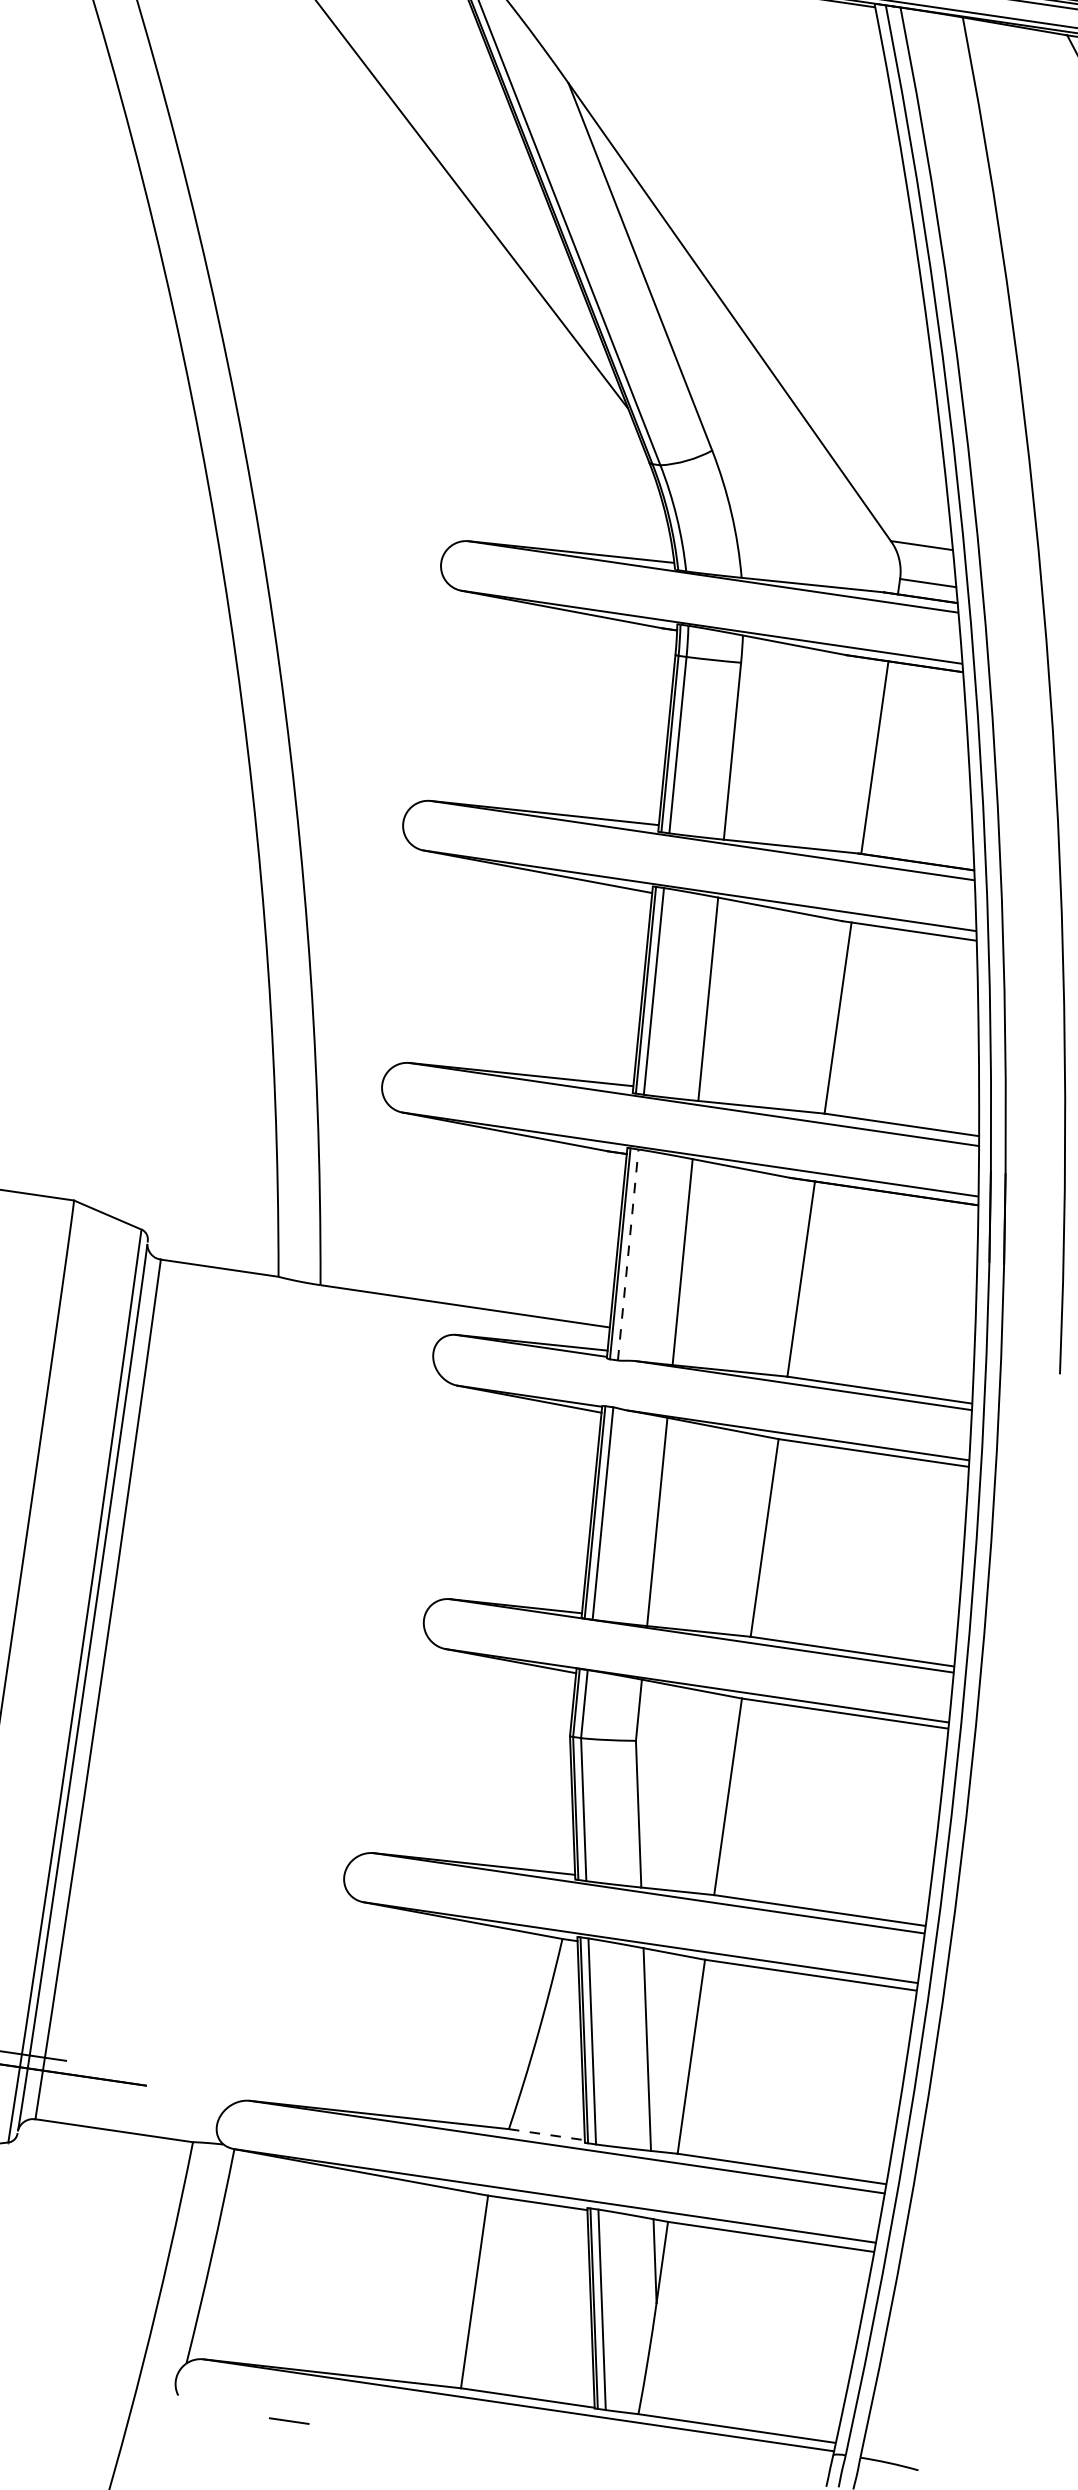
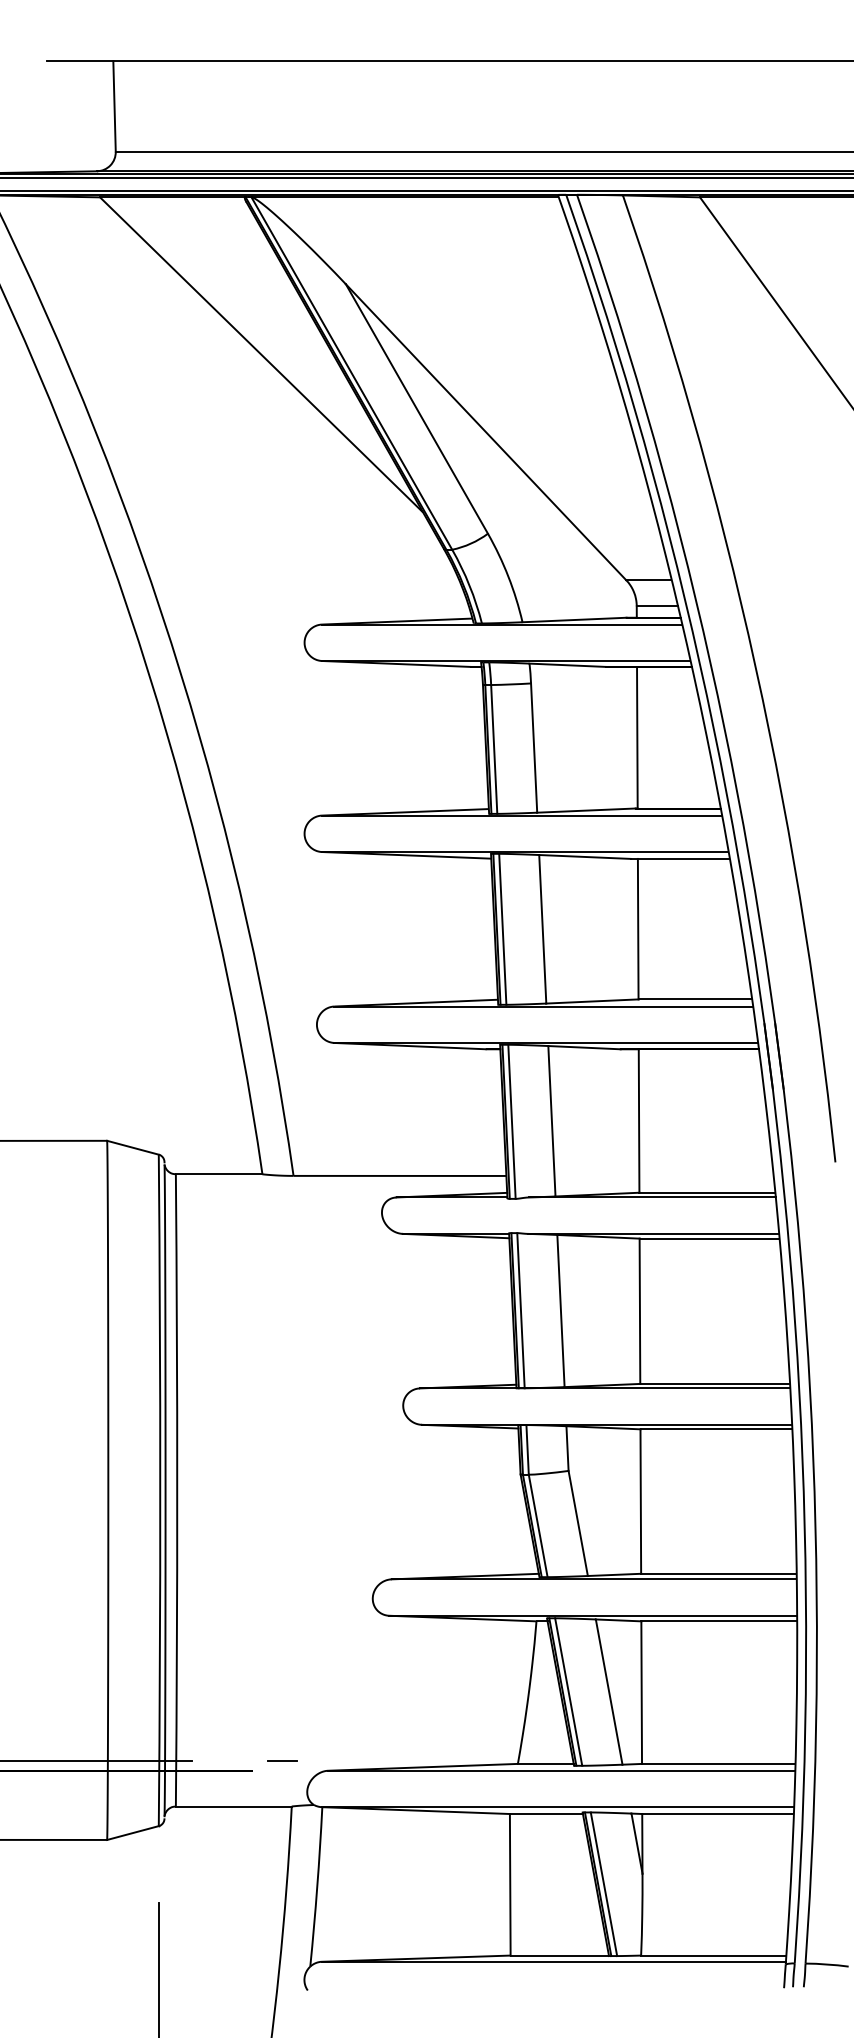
line: (627, 1254) -> (511, 1121), dashed -> solid
line: (546, 2134) -> (545, 1763), dashed -> solid
line: (289, 2420) -> (282, 1760), moved

